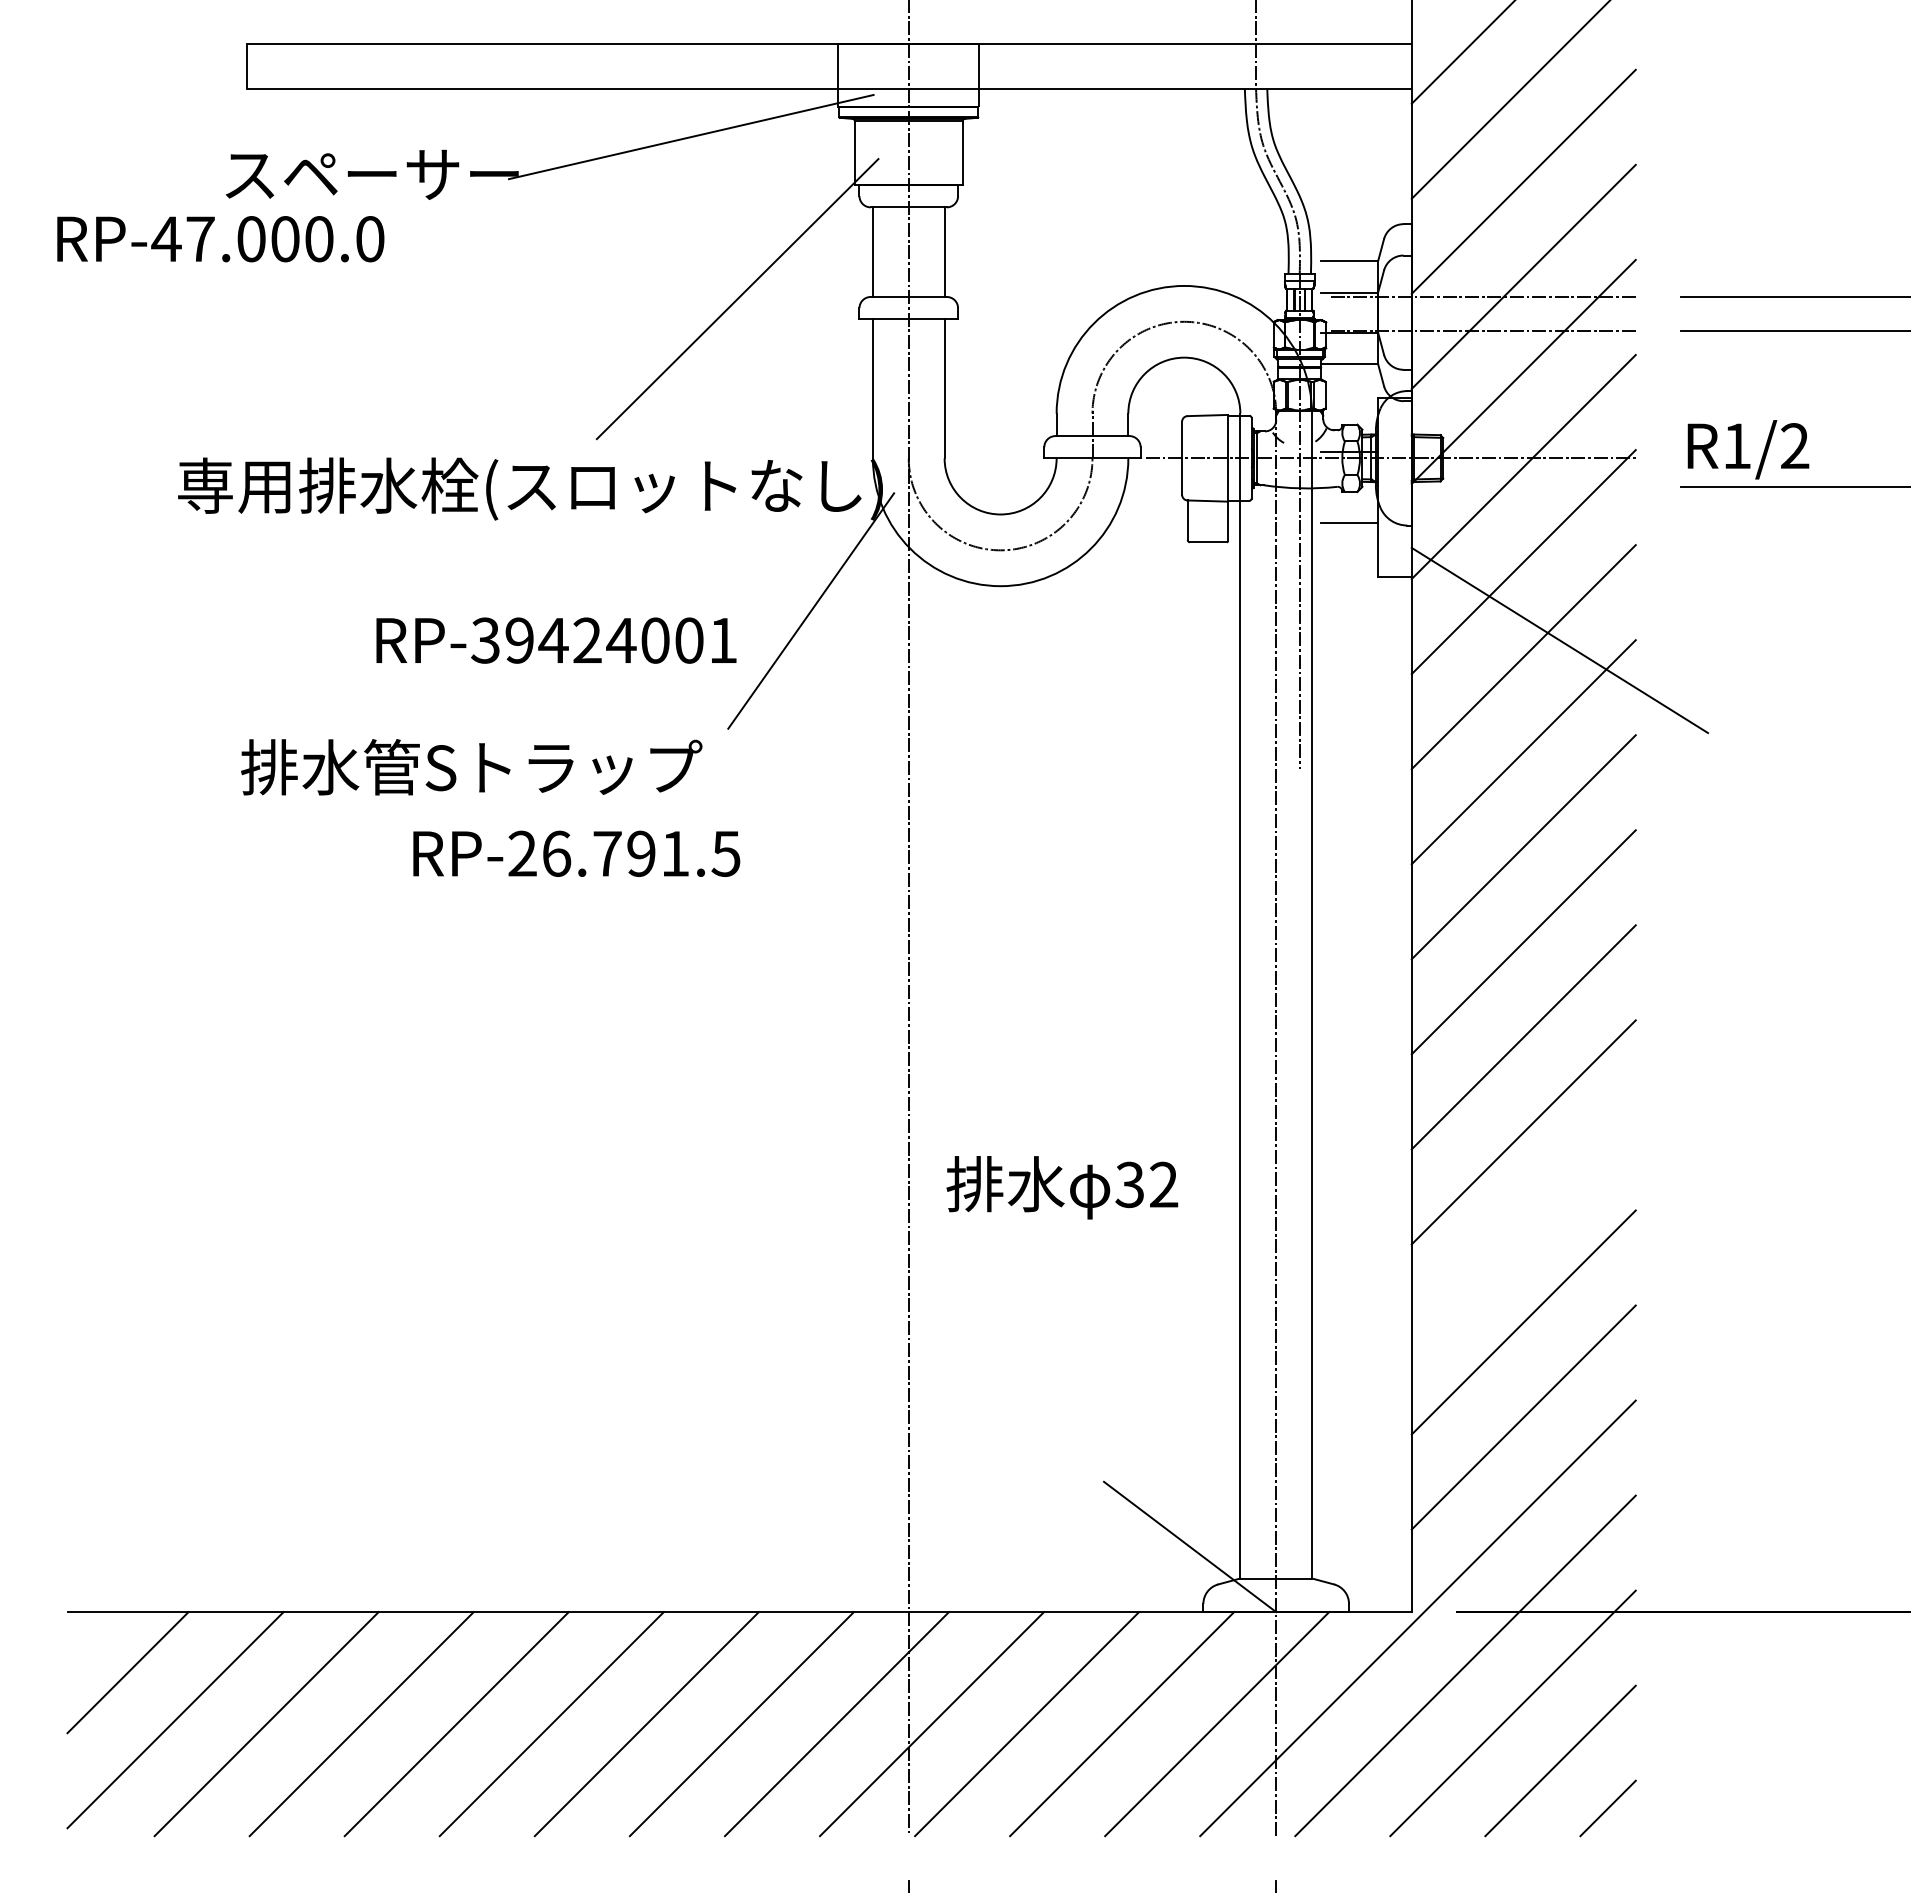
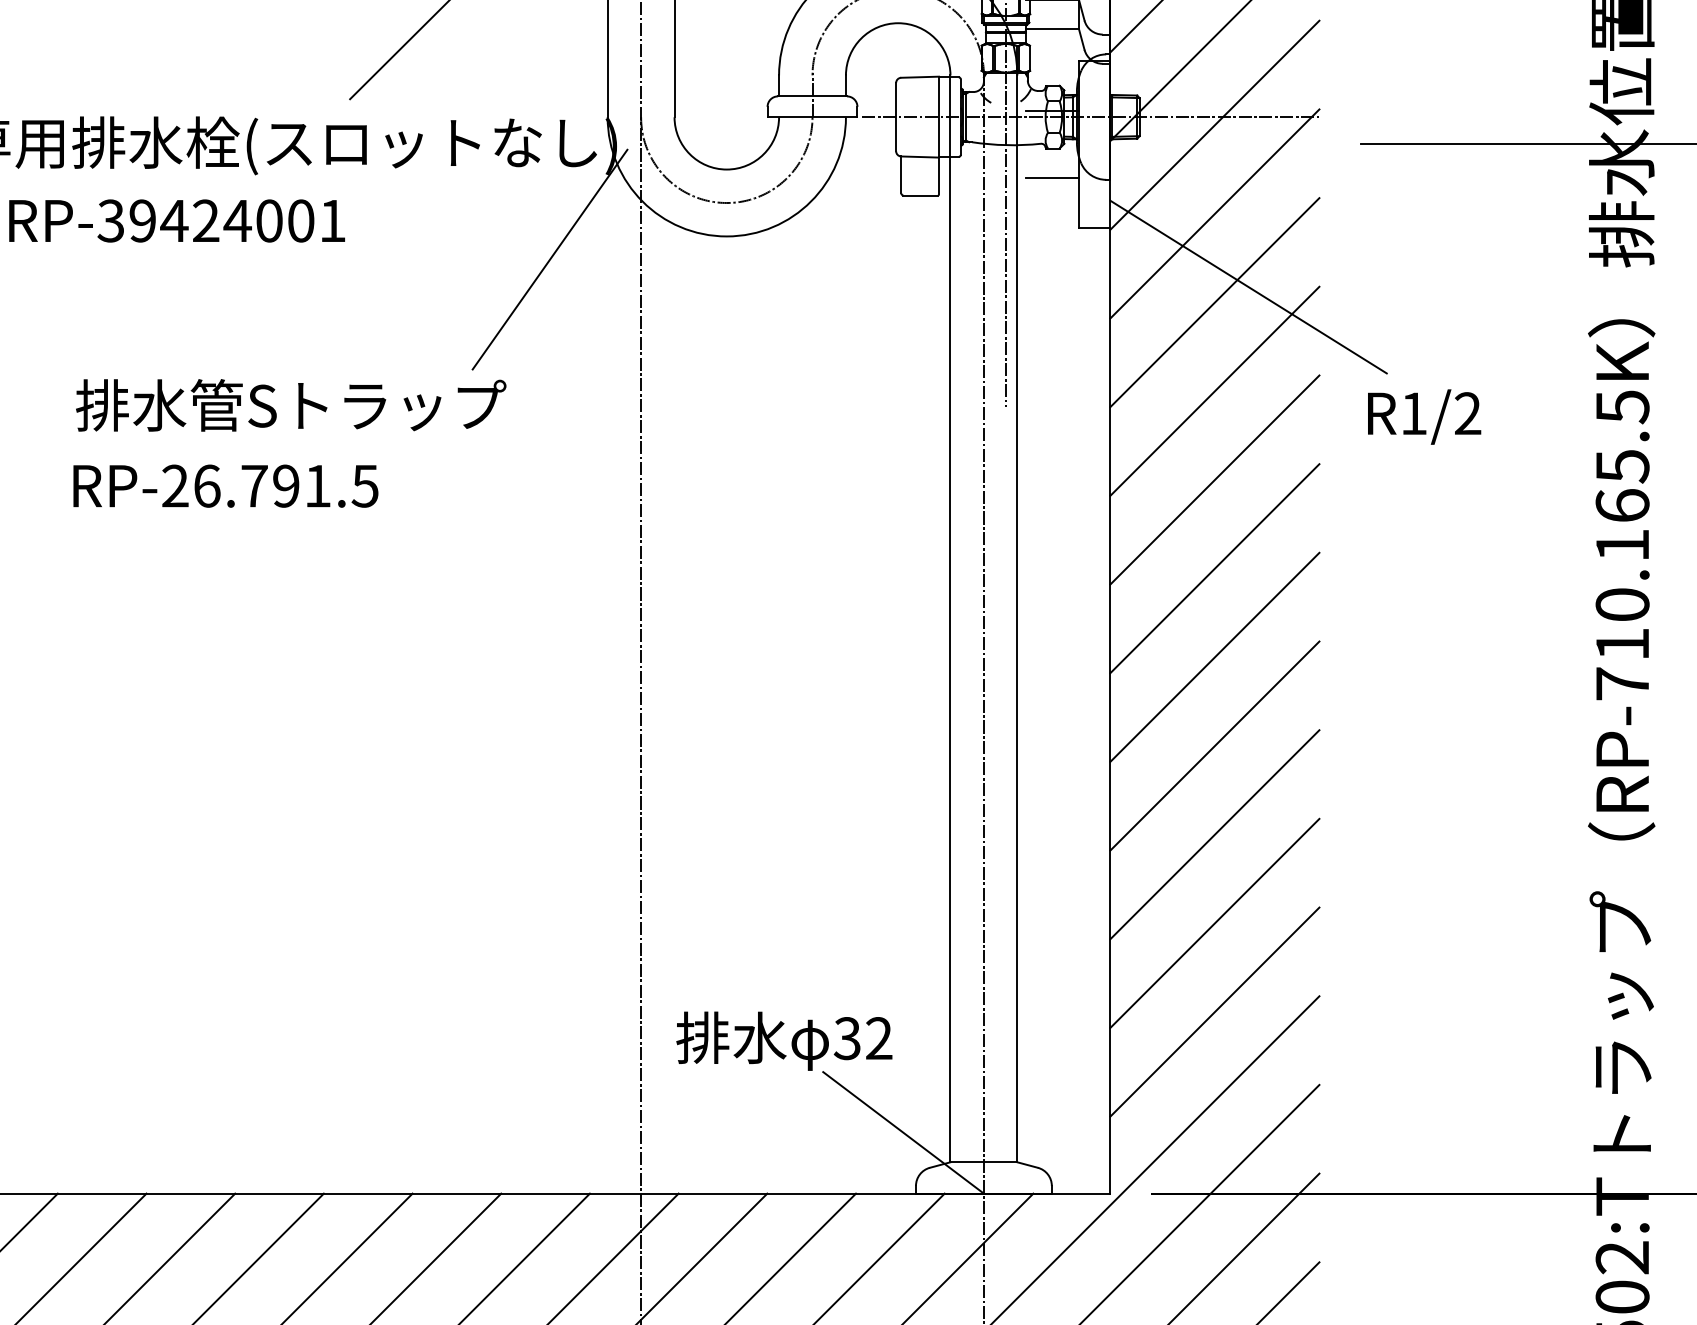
text: (1748, 449) -> (1424, 416), moved
text: (556, 640) -> (177, 220), moved
text: (471, 767) -> (290, 405), moved
text: (576, 853) -> (225, 485), moved
text: (1062, 1187) -> (784, 1040), moved
line: (1523, 1227) -> (1214, 834), added

